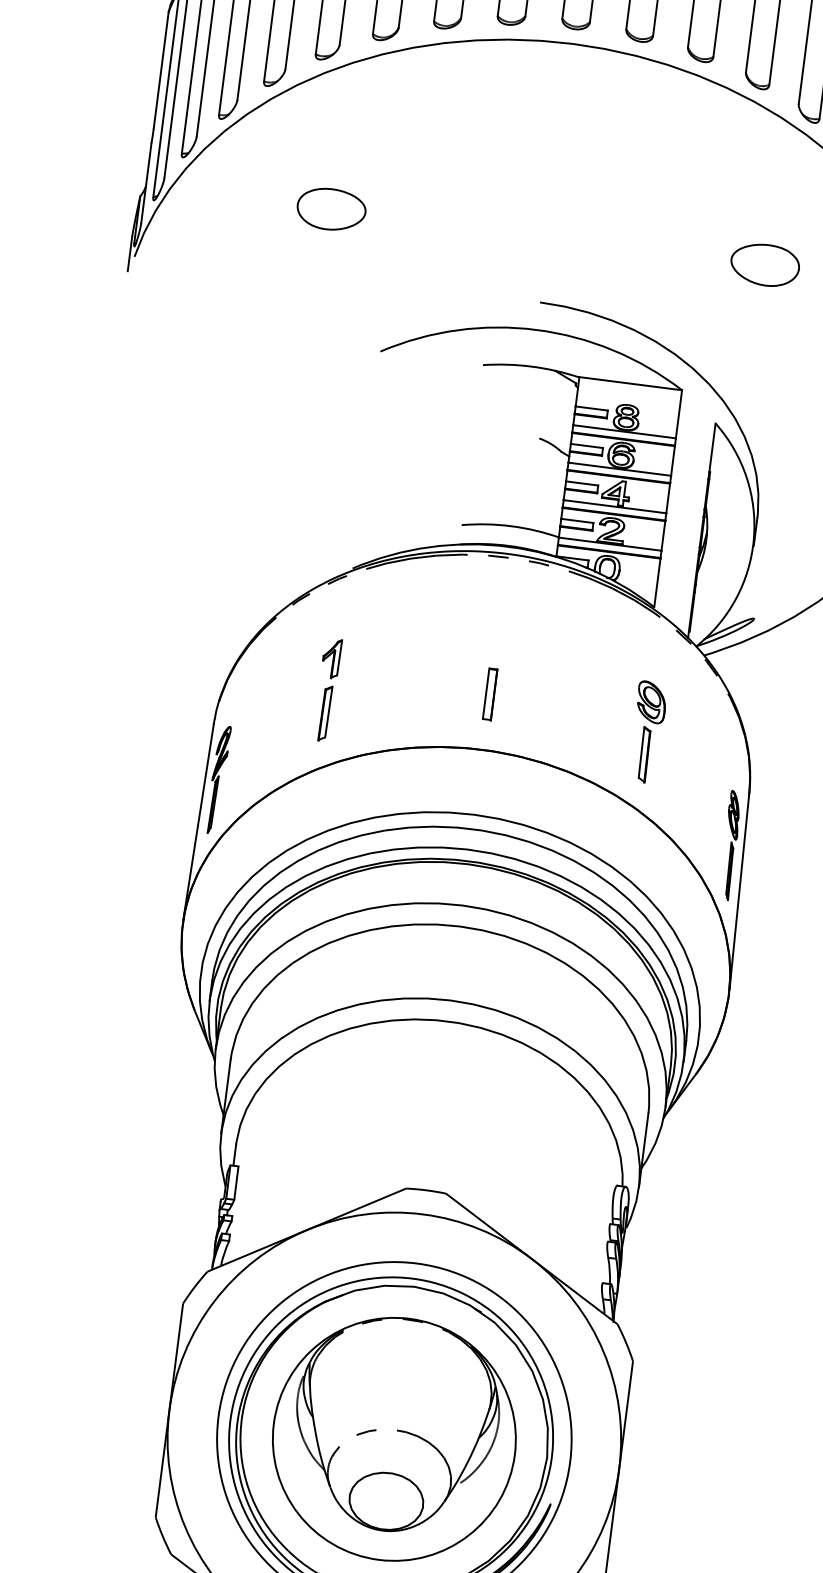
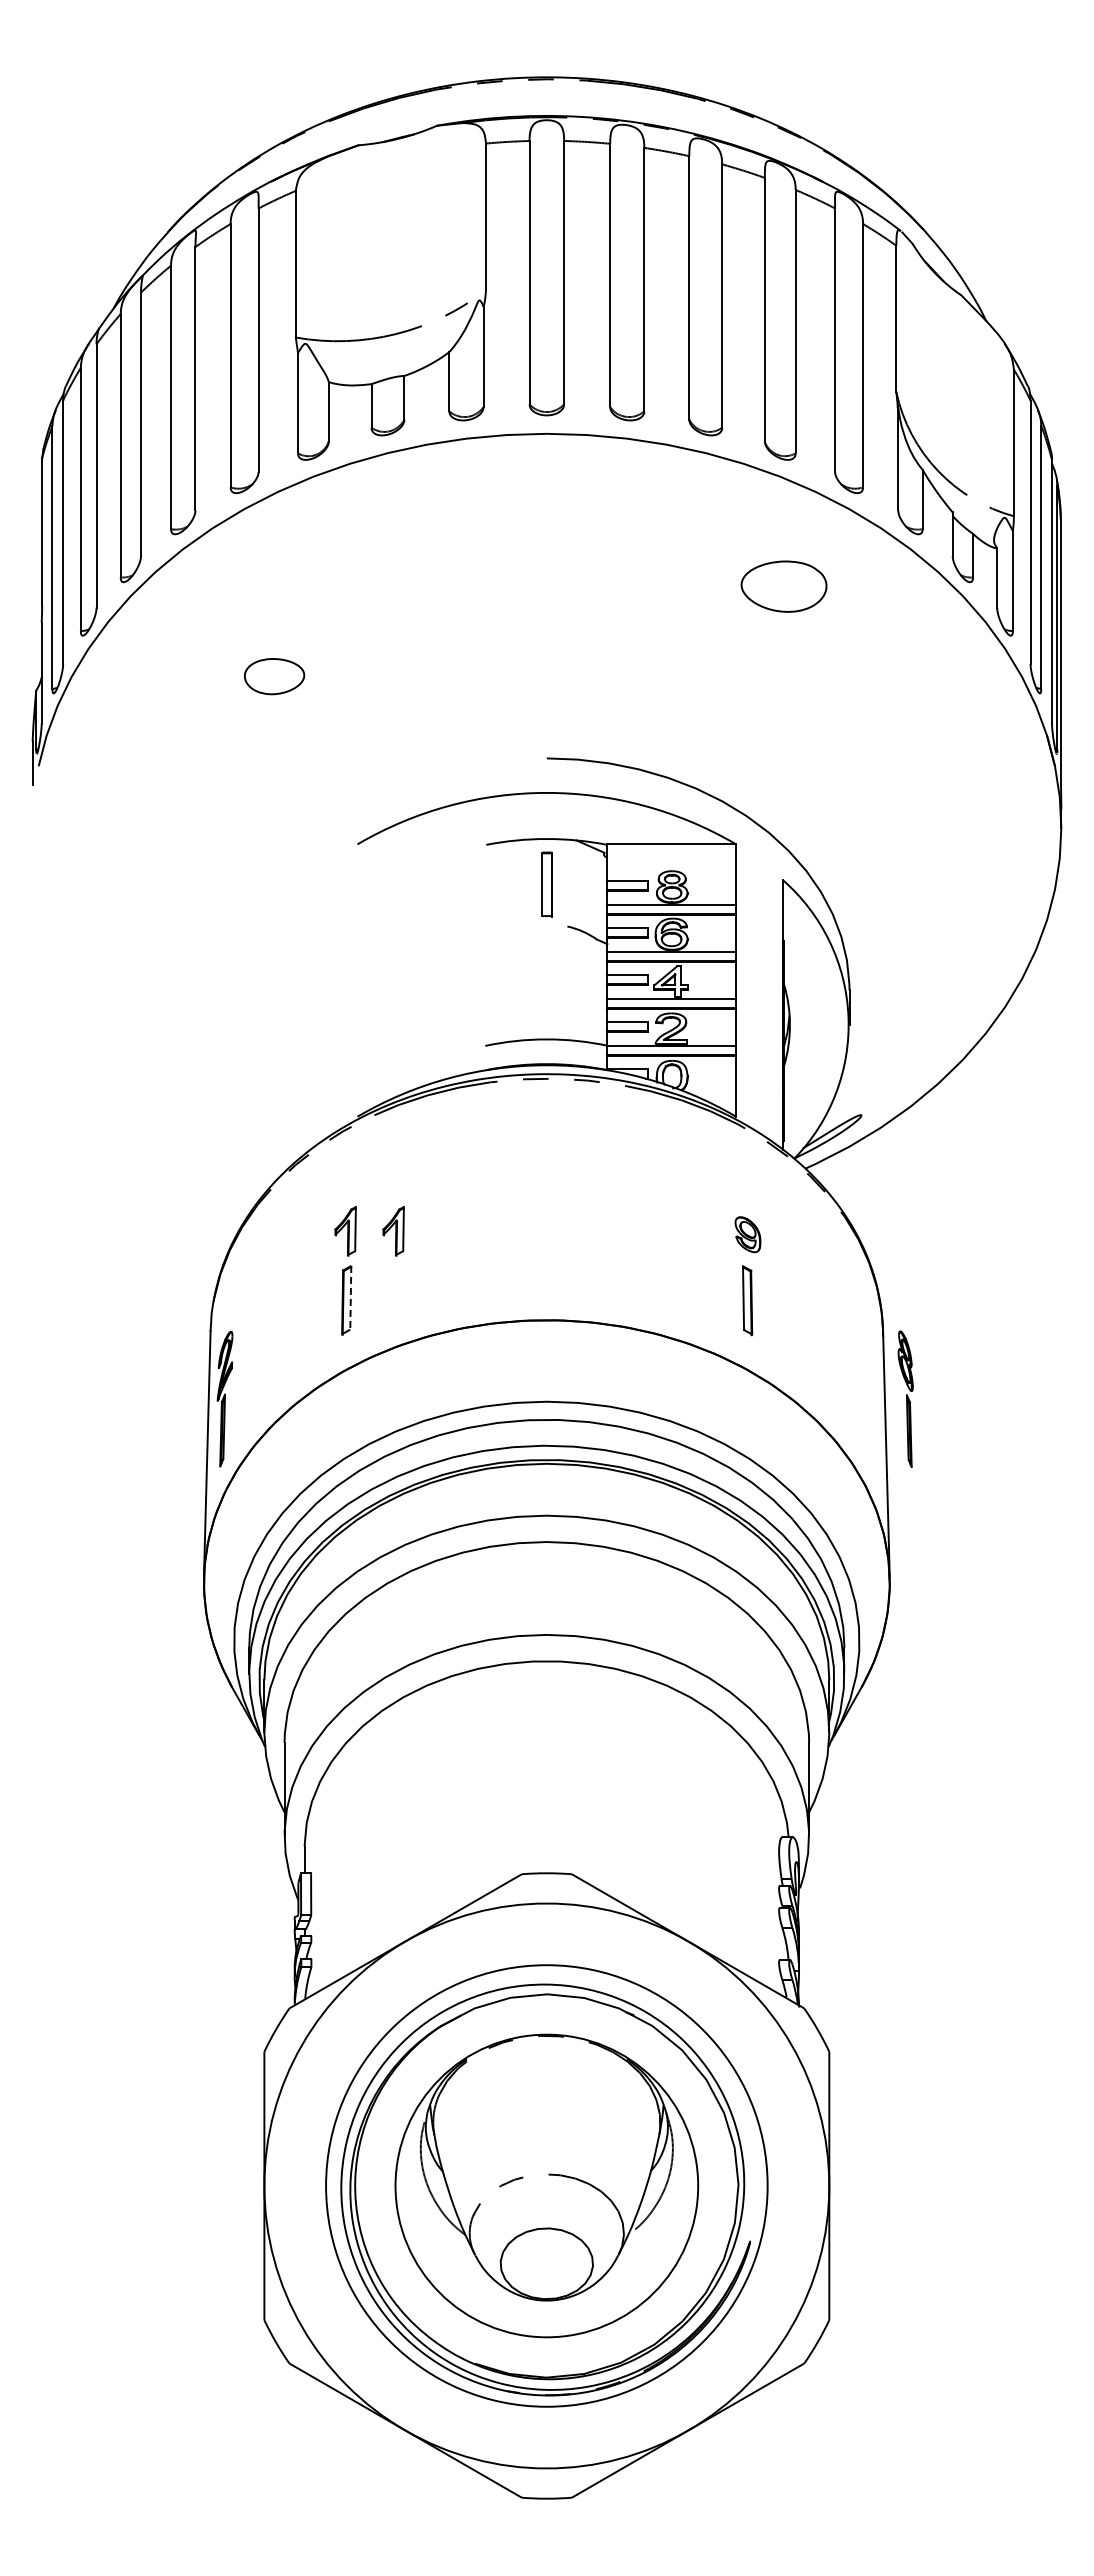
part: (331, 209) -> (274, 676), size x0.7
part: (764, 264) -> (783, 586), moved
part: (369, 663) -> (393, 1231), added
part: (489, 694) -> (546, 884), moved
part: (651, 702) -> (747, 1234), size x0.7
line: (328, 711) -> (350, 1297), solid -> dashed
part: (730, 844) -> (905, 1398), moved

